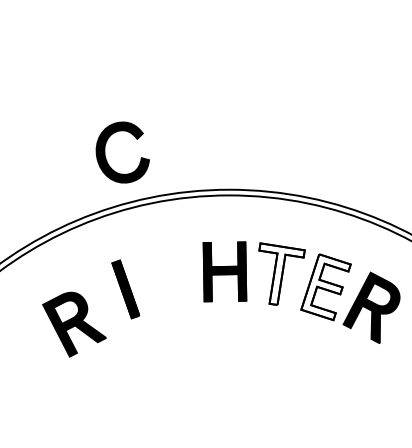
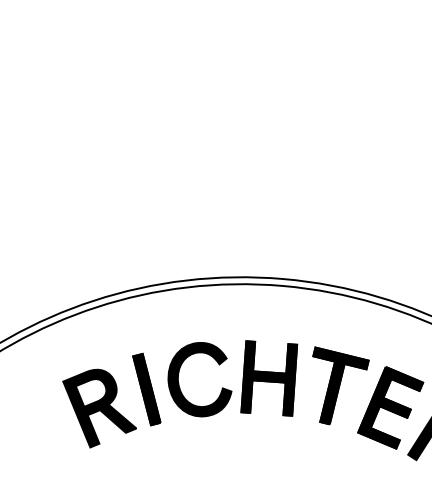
part: (105, 152) -> (179, 377), moved
fill: (281, 274) -> (337, 387), added
fill: (325, 287) -> (389, 408), added
part: (74, 324) -> (99, 408), moved

